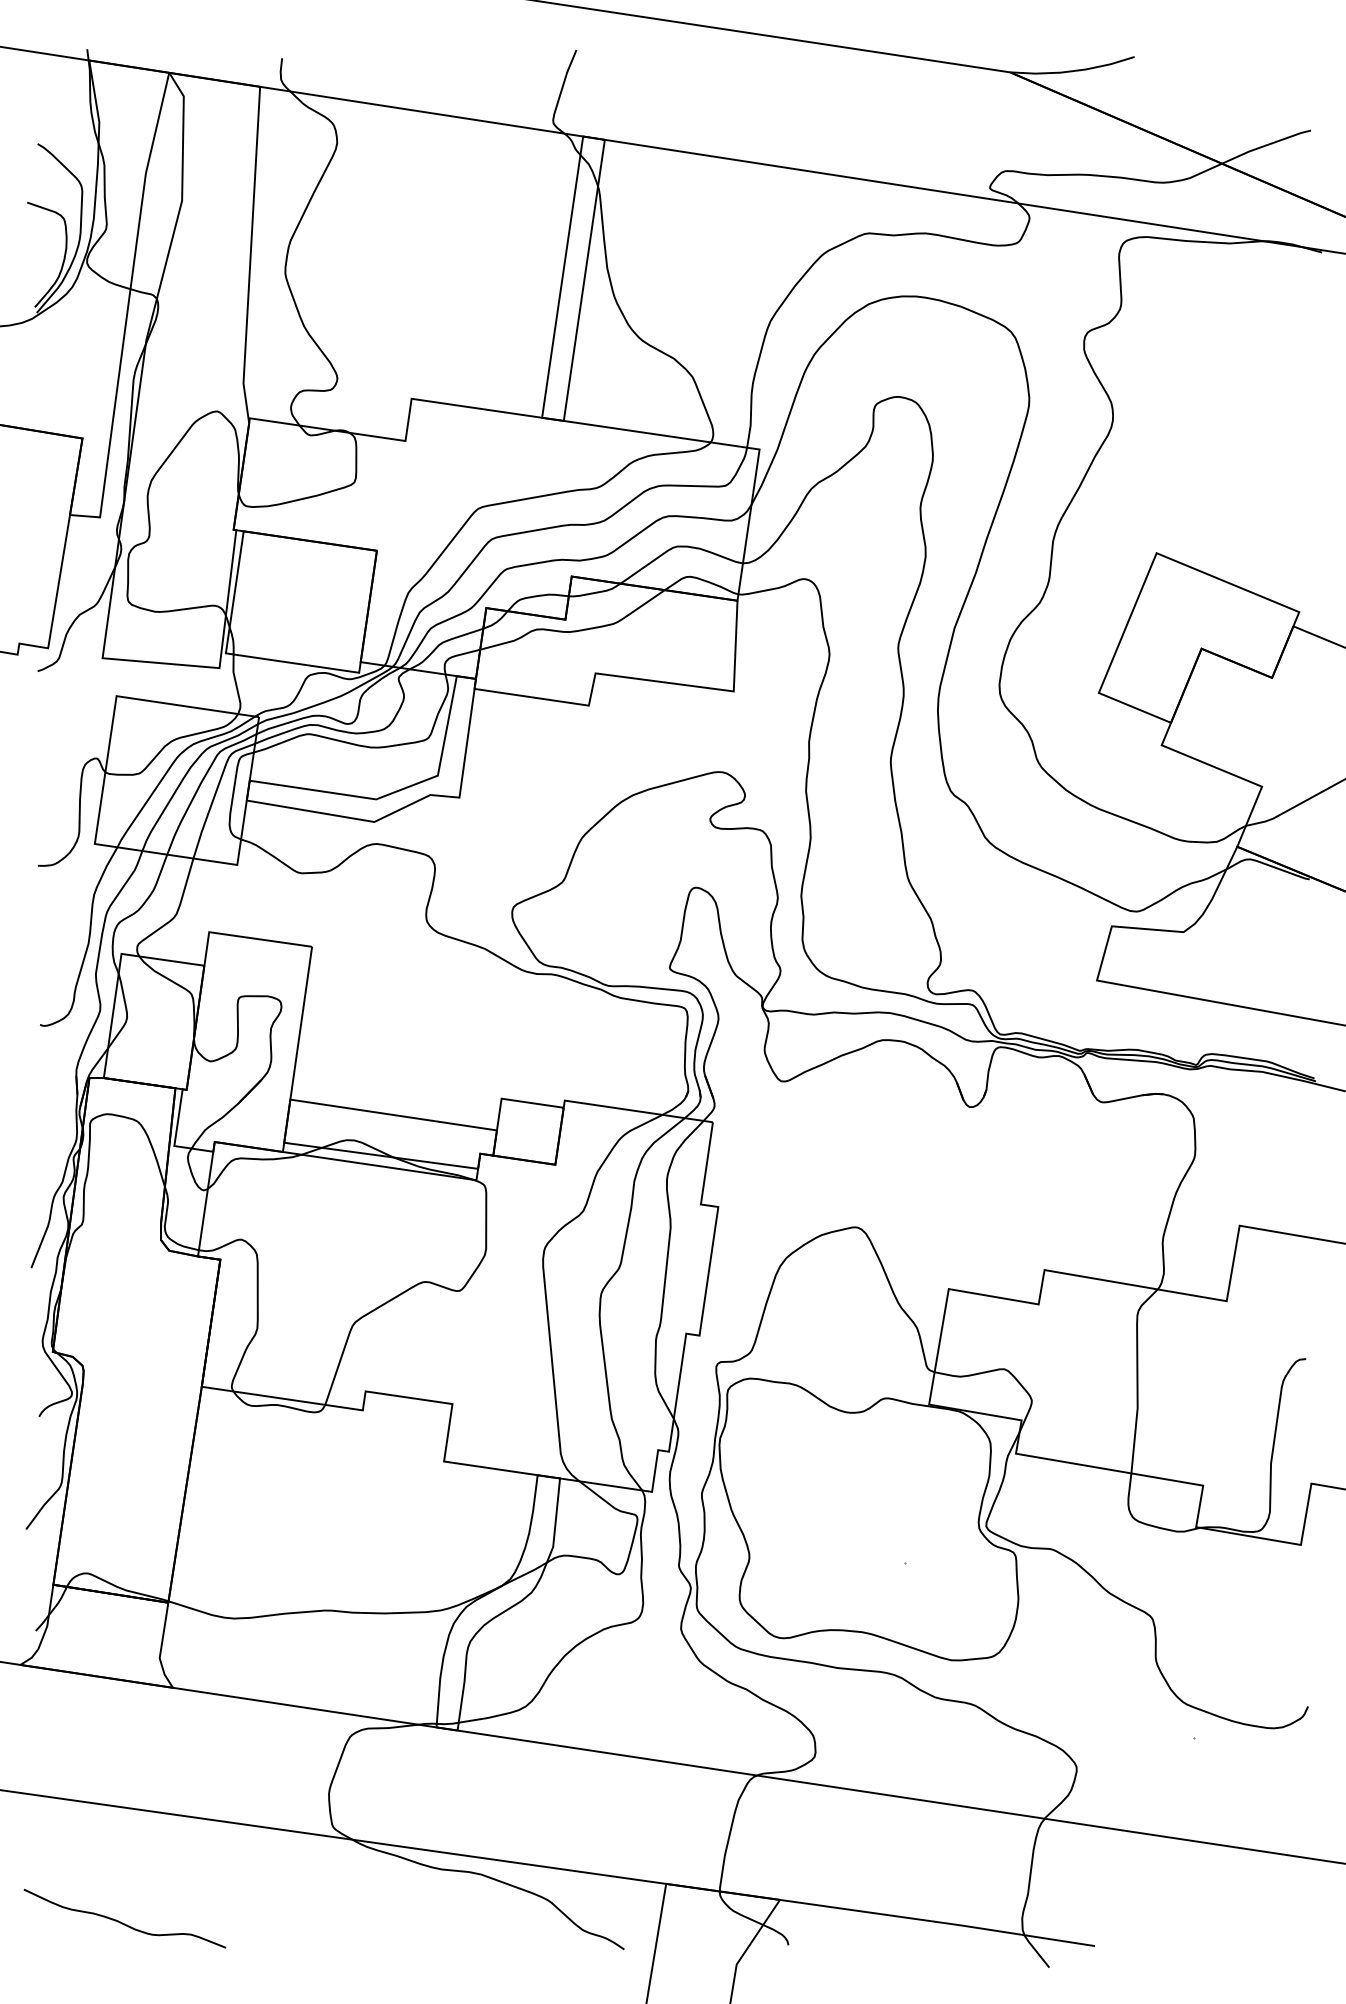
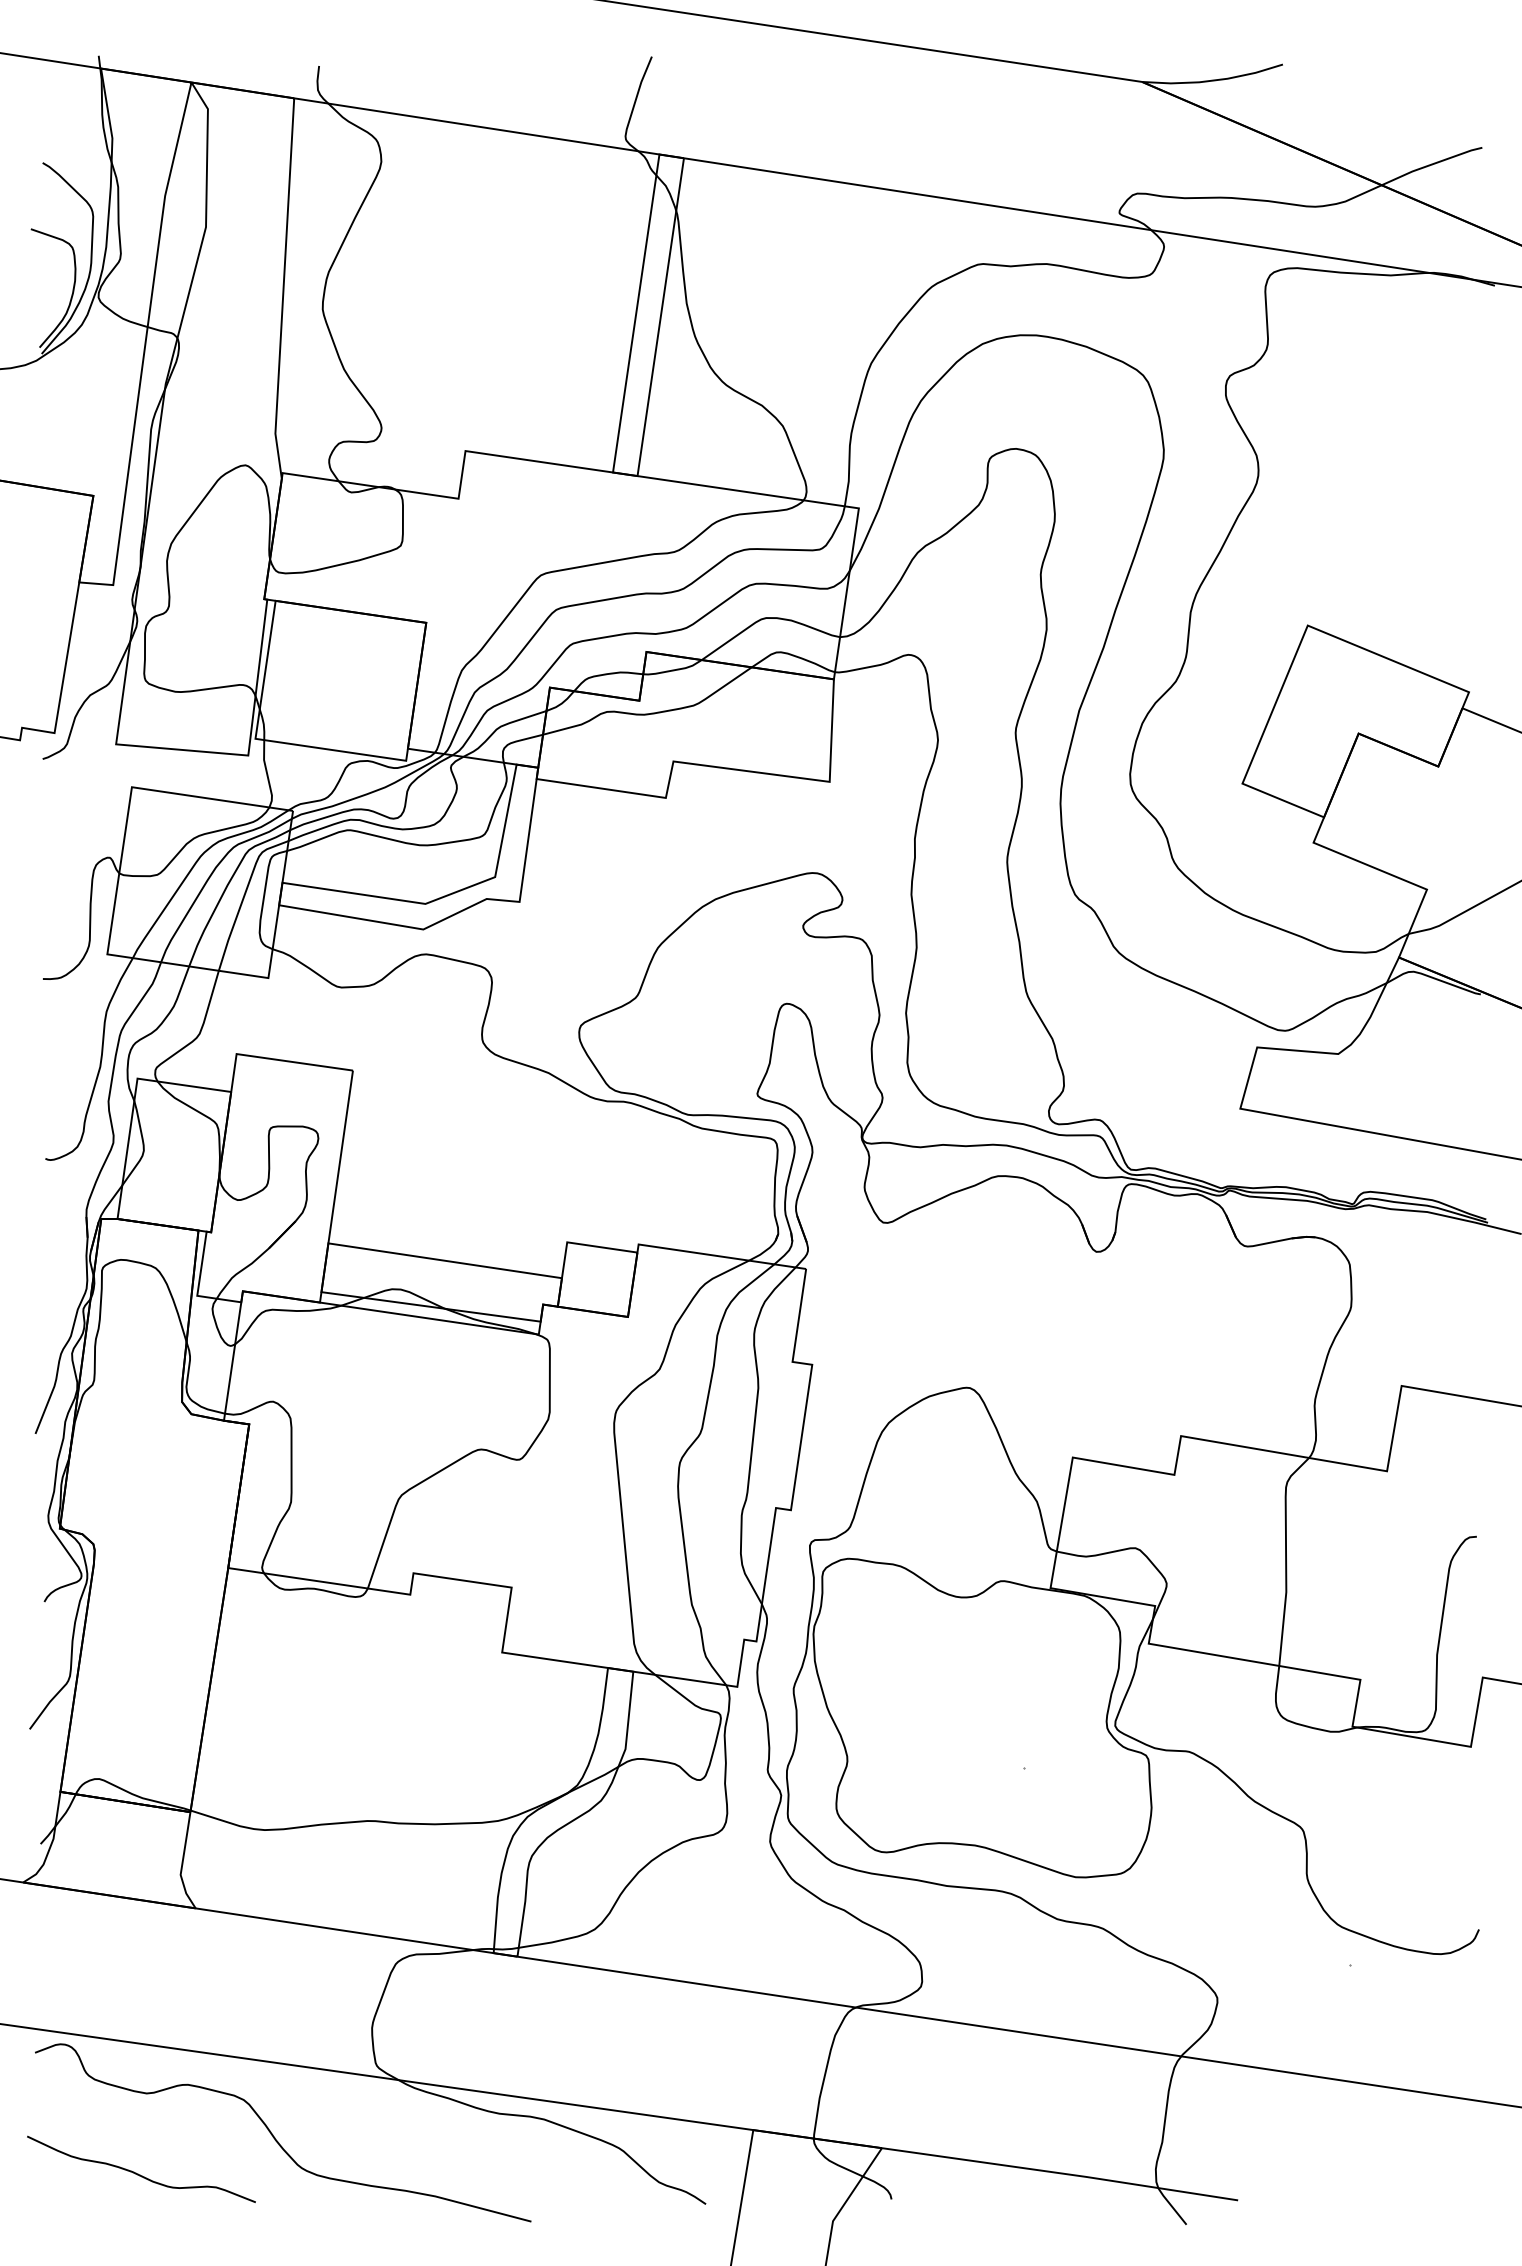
curve: (243, 1890) -> (275, 2137), added

